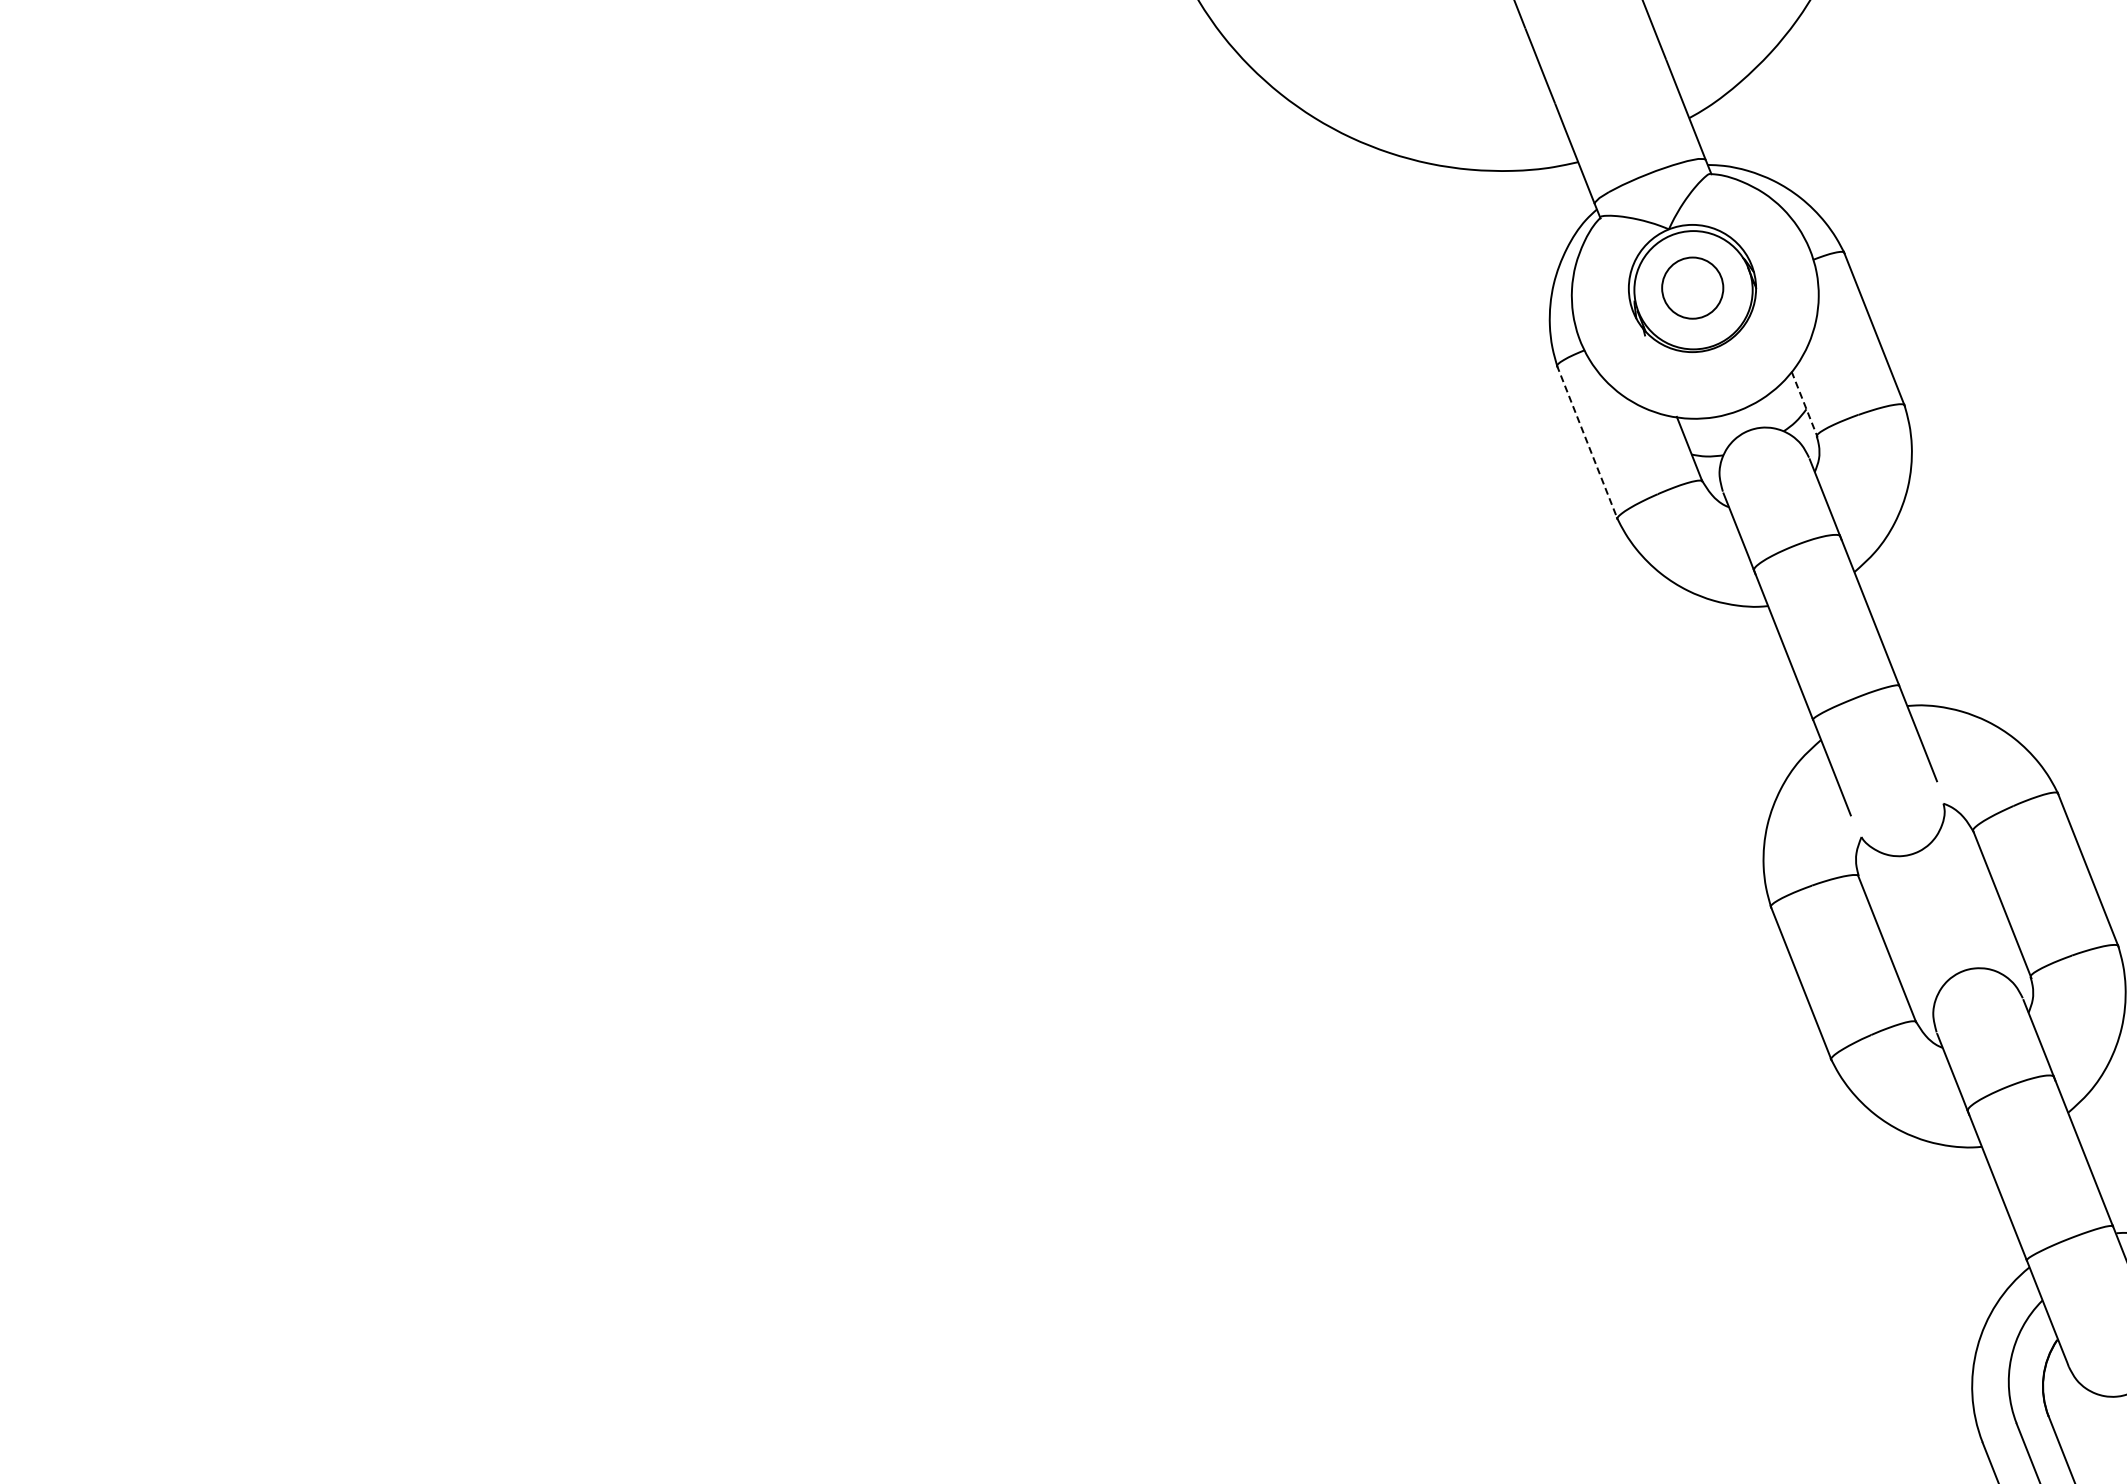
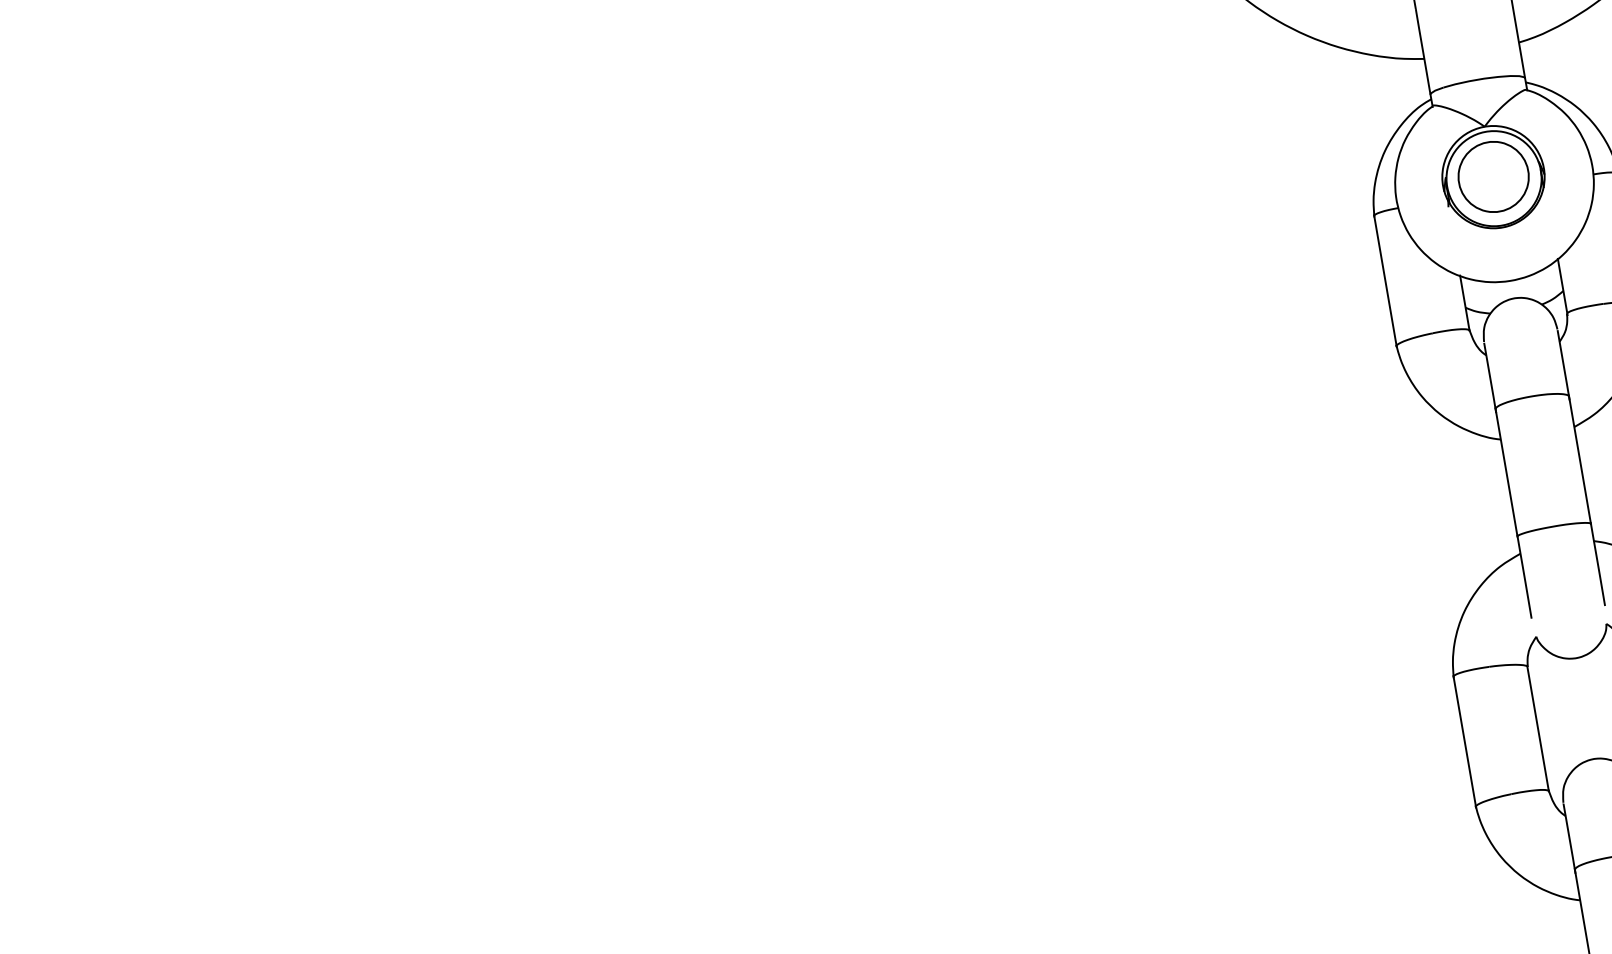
circle: (1692, 287) -> (1493, 176), size x1.43
line: (1804, 405) -> (1562, 287), dashed -> solid
line: (1587, 442) -> (1385, 281), dashed -> solid

